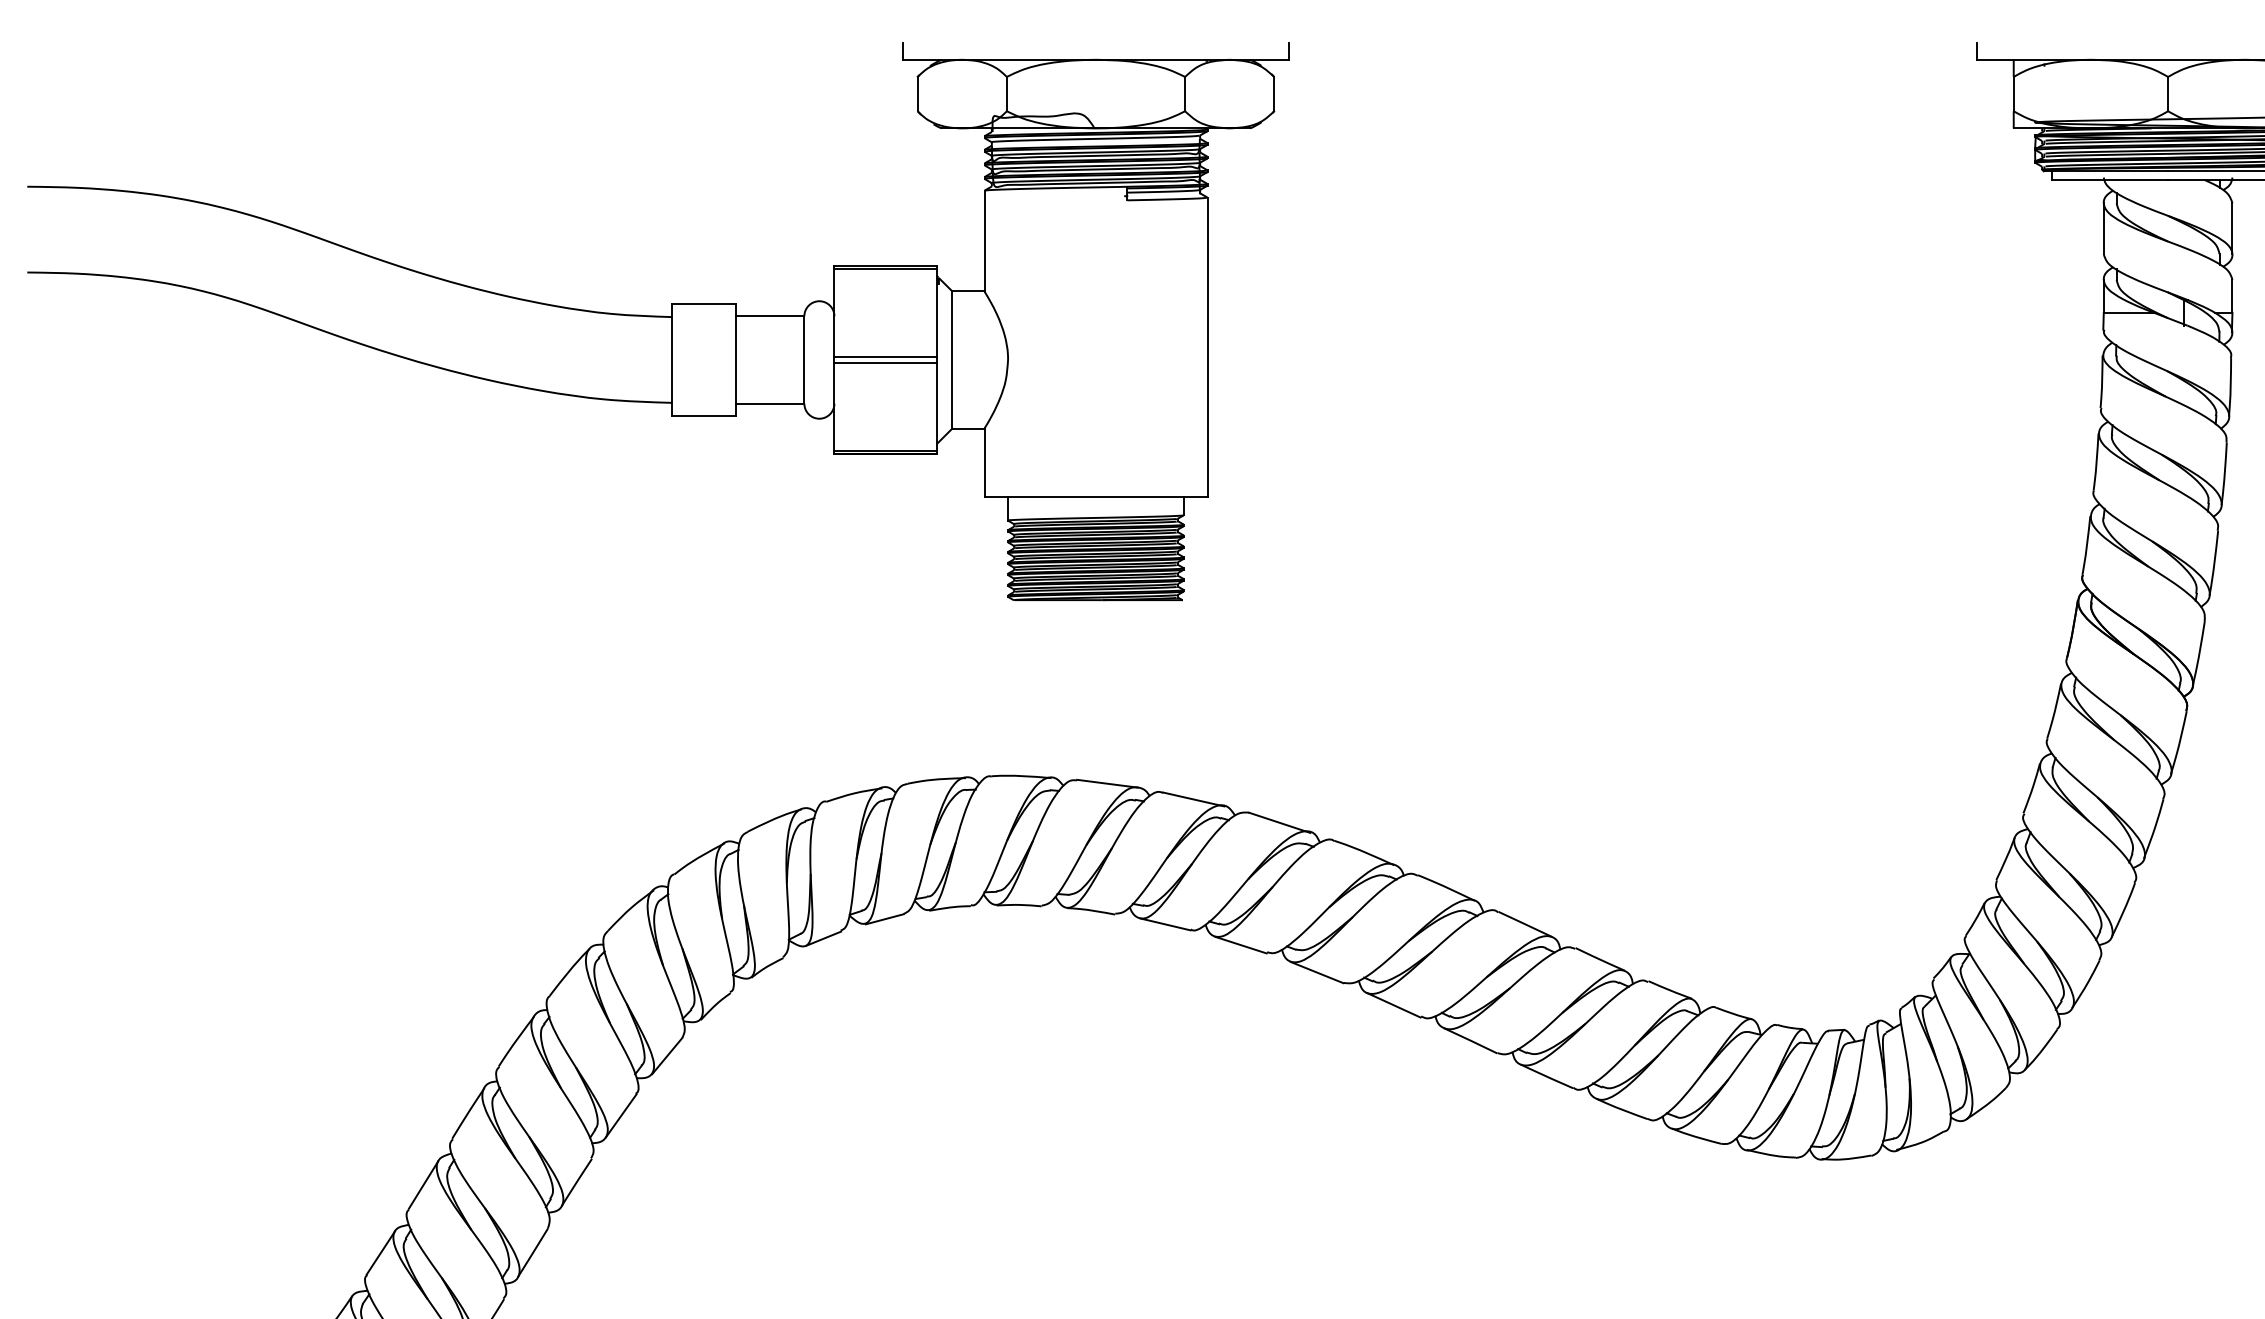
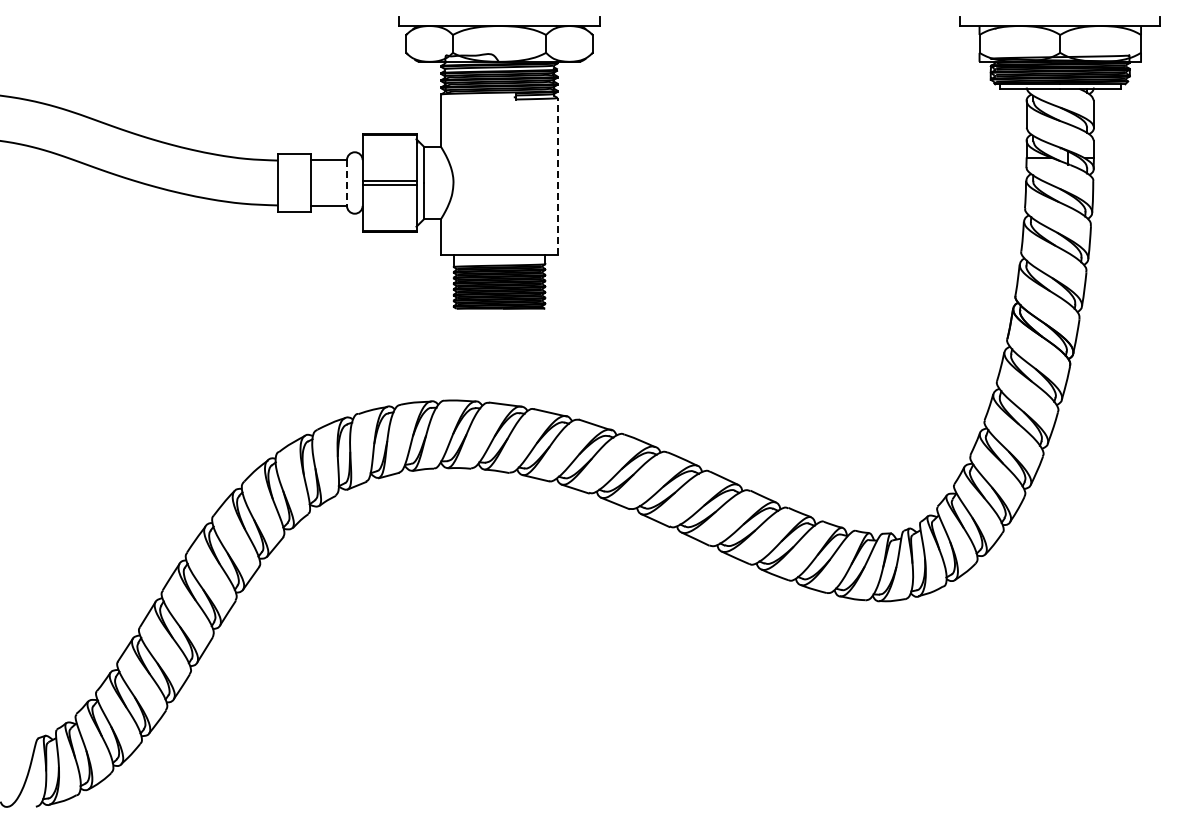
line: (1206, 345) -> (557, 175), solid -> dashed
line: (803, 360) -> (346, 183), solid -> dashed

